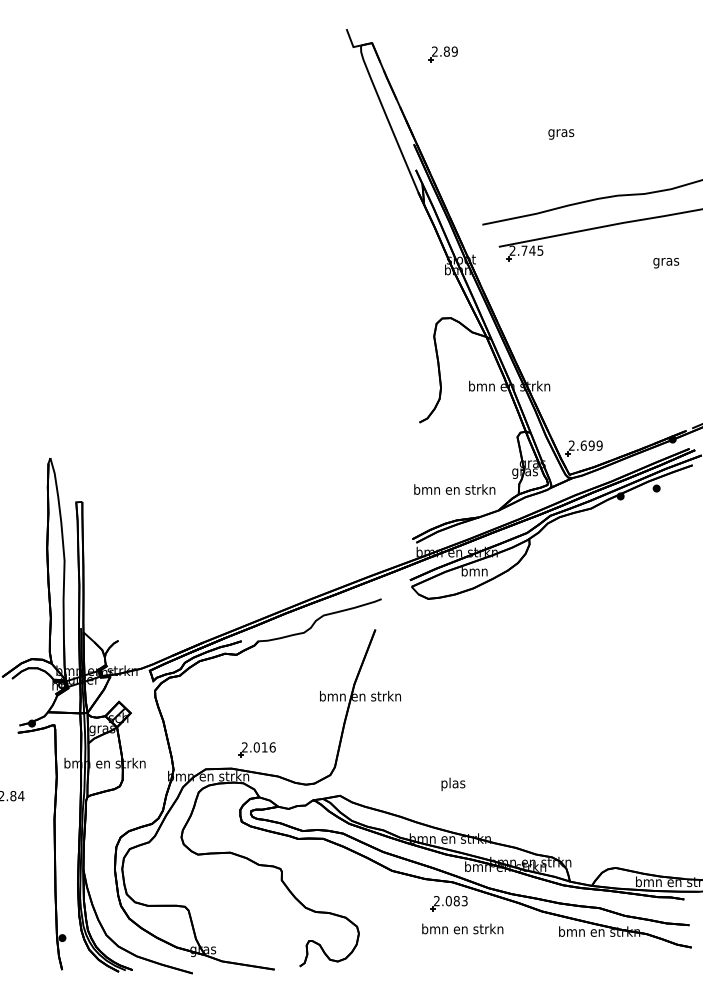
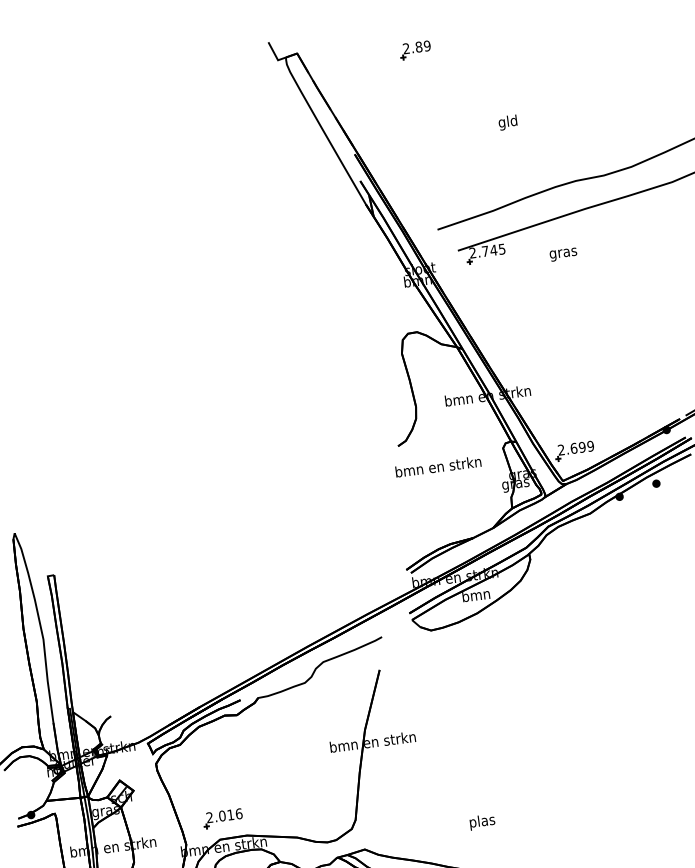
part: (442, 54) -> (414, 50), moved
text: (561, 132) -> (508, 122), gras -> gld
text: (666, 263) -> (563, 254), moved
text: (454, 489) -> (438, 466), moved
part: (256, 749) -> (222, 818), moved

